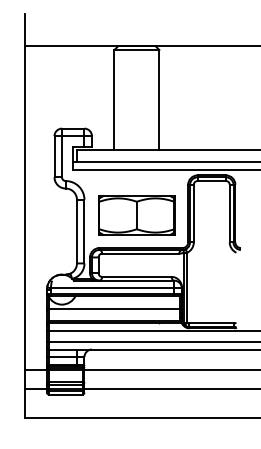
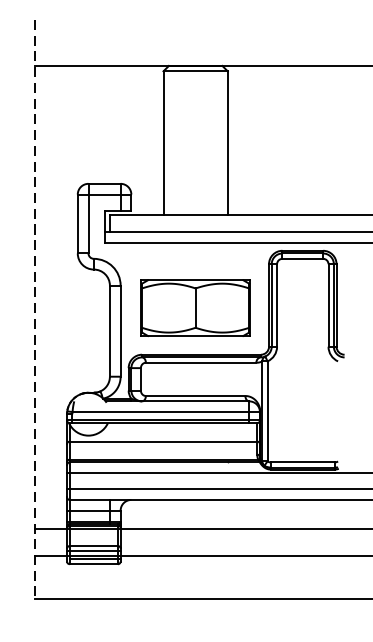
line: (24, 216) -> (34, 309), solid -> dashed

